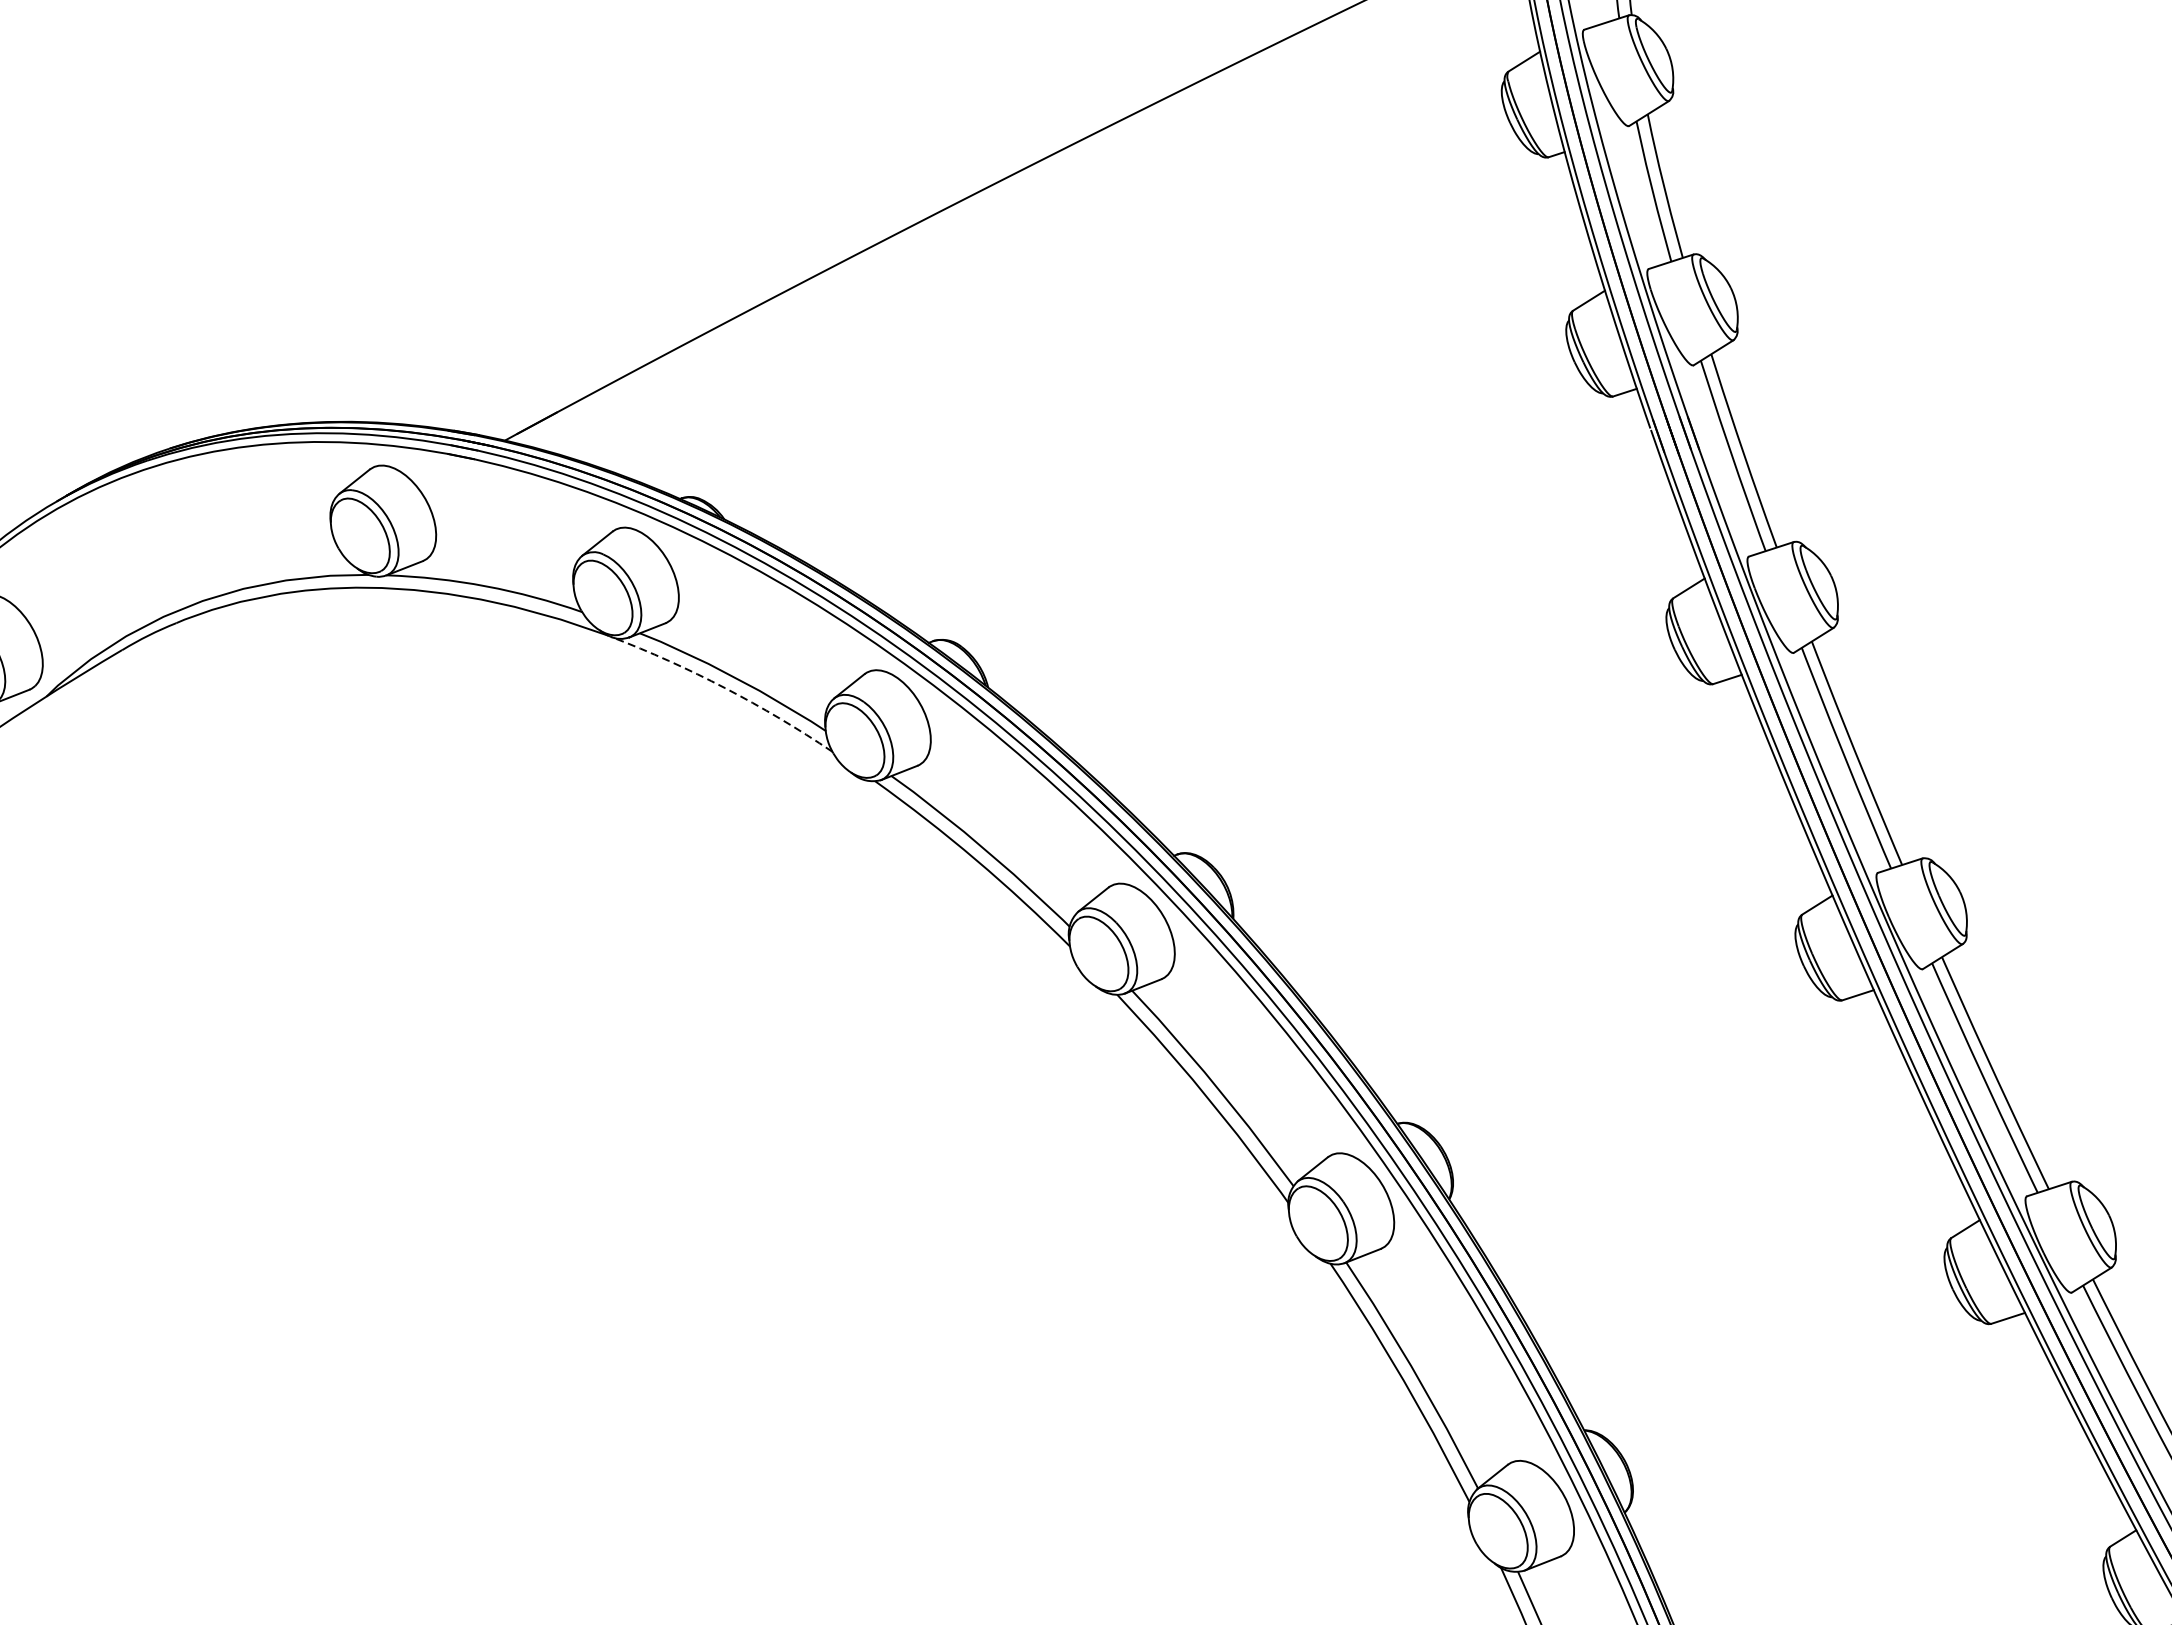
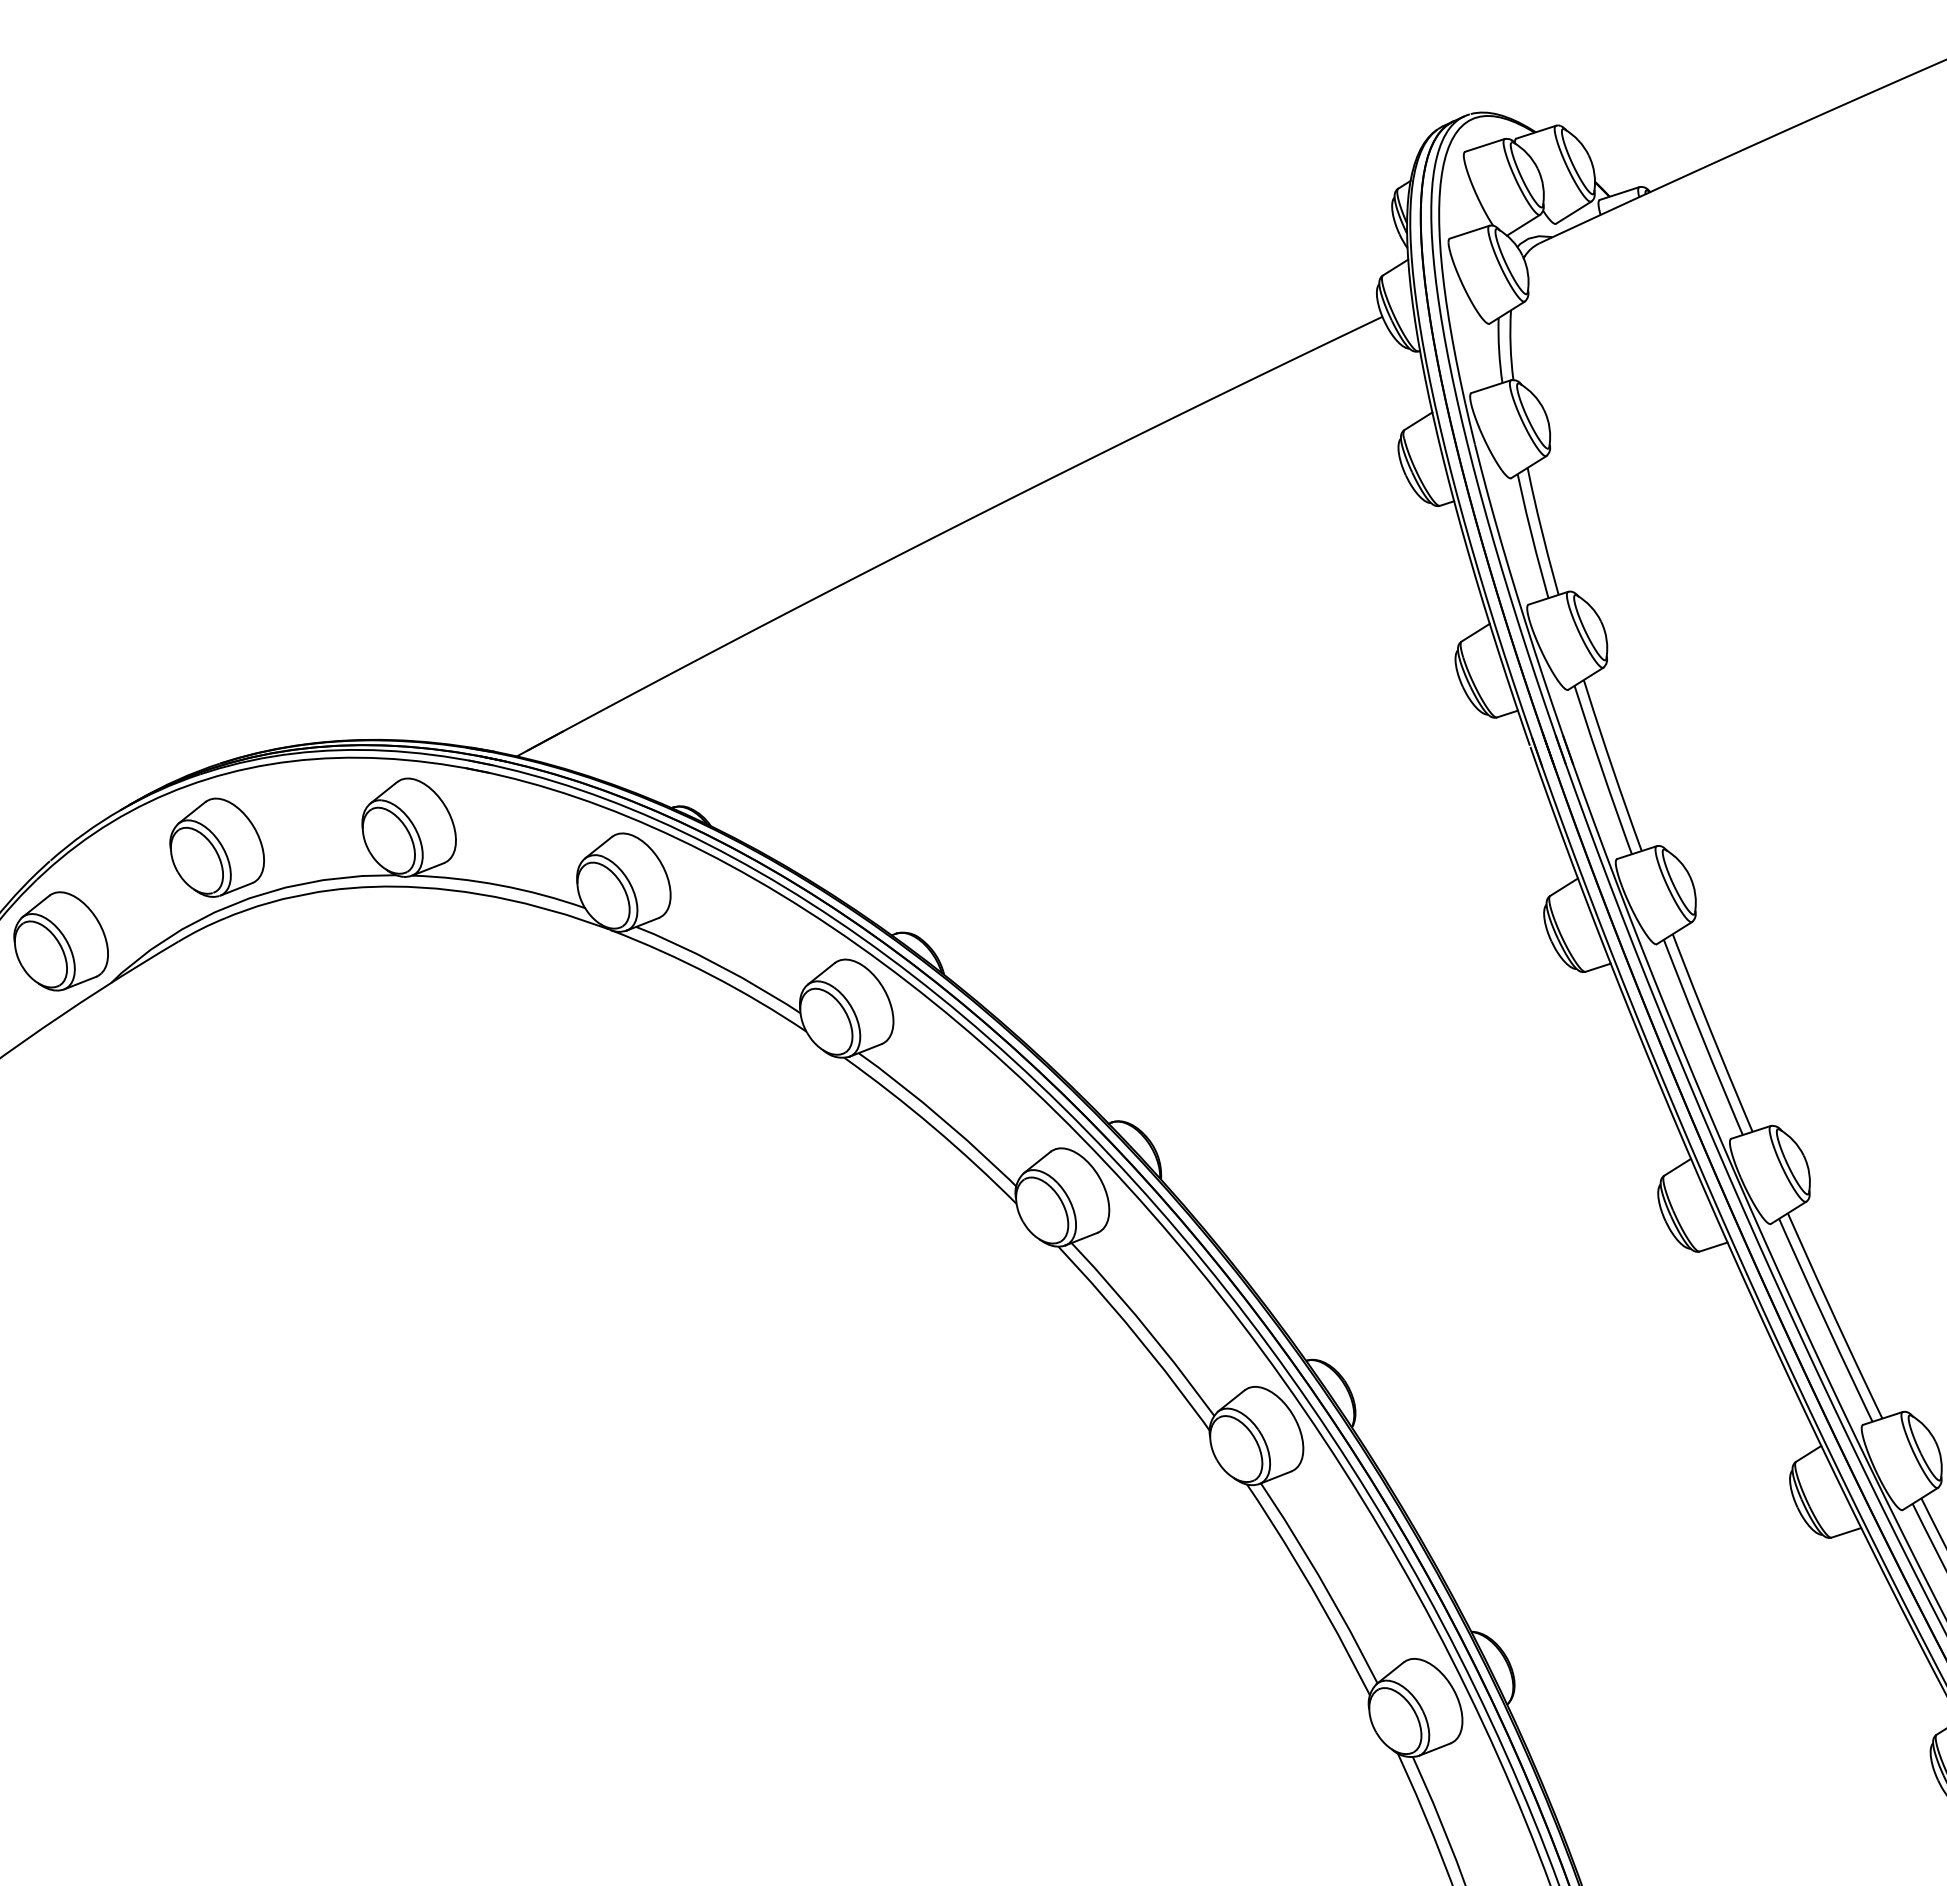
part: (165, 543) -> (216, 847), added
arc: (725, 688) -> (711, 975), dashed -> solid

